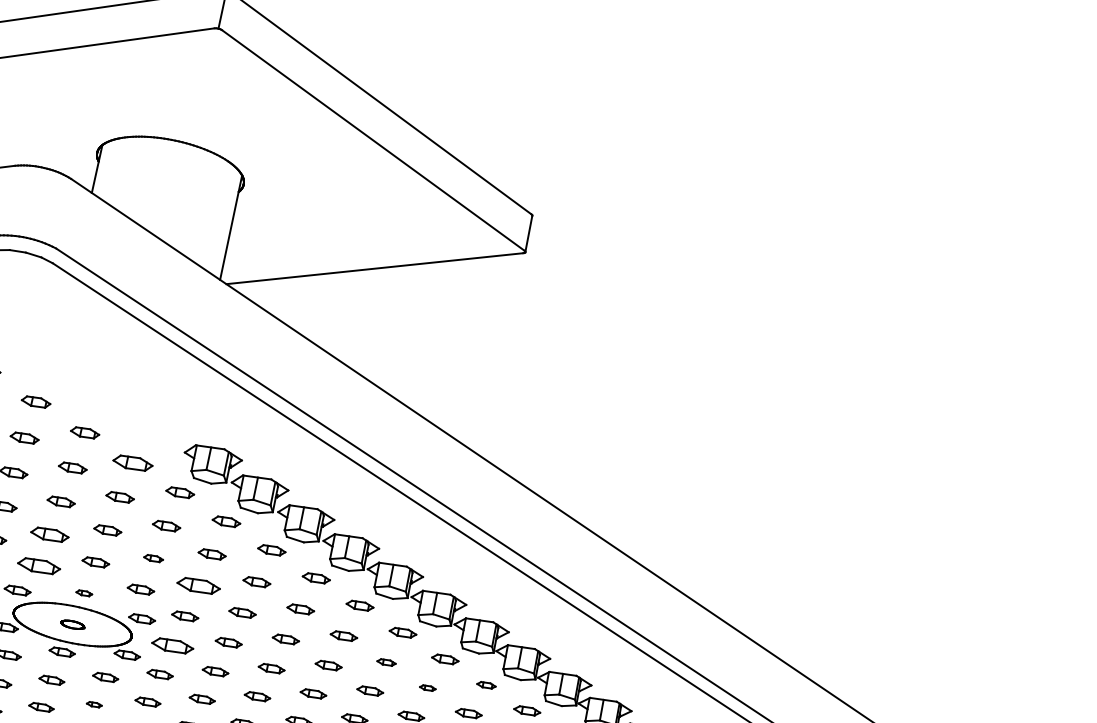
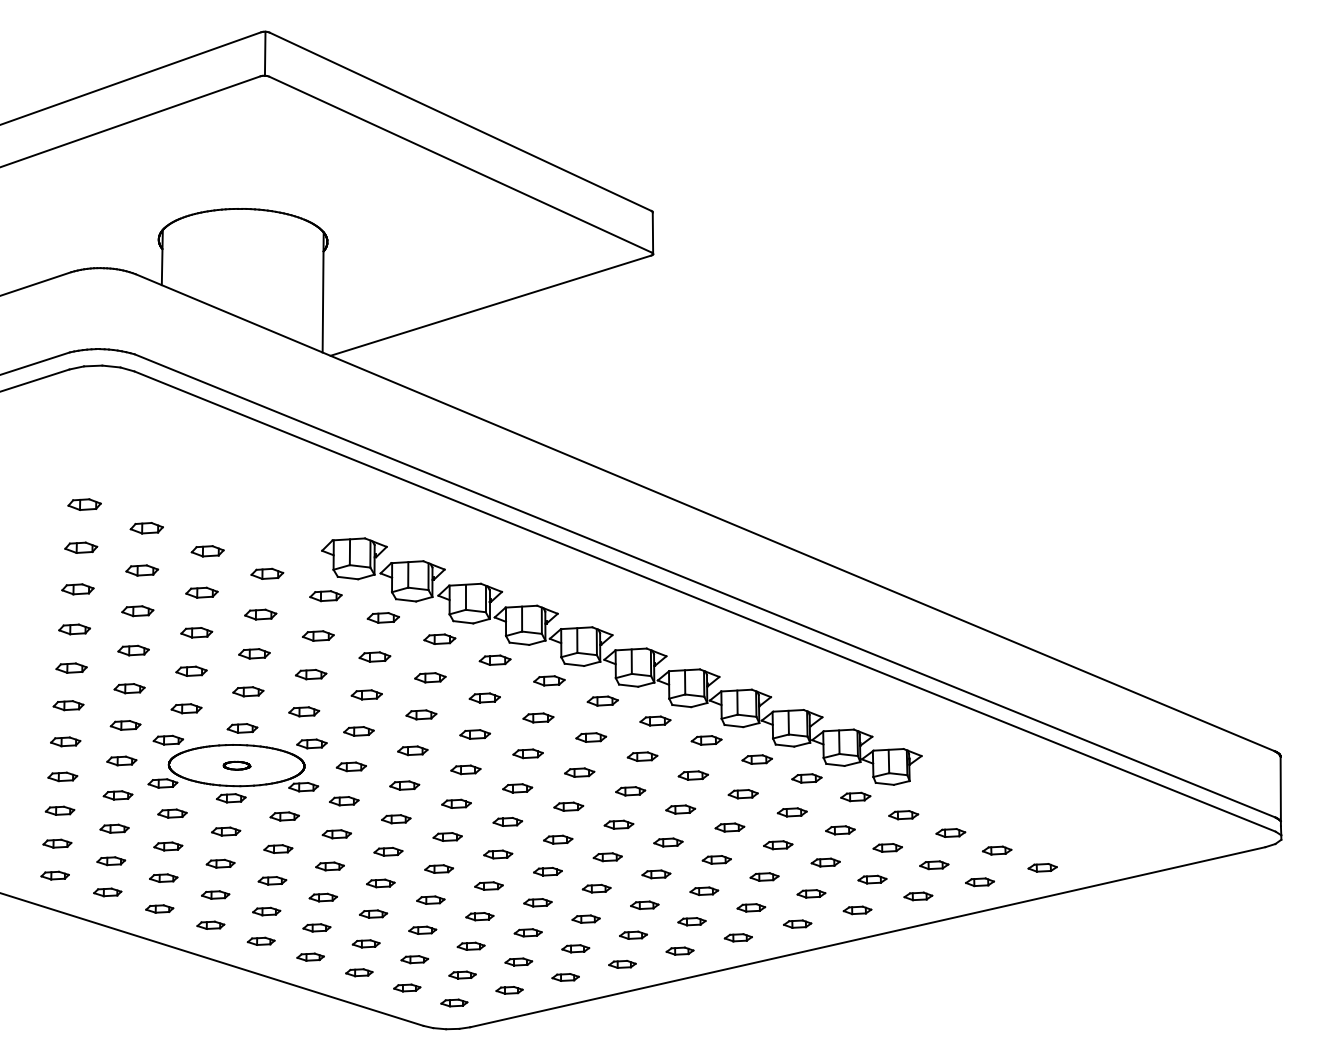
part: (133, 462) -> (267, 573), size x0.71
part: (50, 533) -> (191, 670), size x0.71
part: (153, 558) -> (311, 674), size x1.43
part: (39, 566) -> (186, 708), size x0.62
part: (198, 585) -> (366, 694), size x0.62
part: (84, 593) -> (242, 728), size x1.67
part: (171, 645) -> (350, 766), size x0.62
part: (386, 662) -> (591, 737), size x1.43
part: (486, 685) -> (706, 740), size x1.43
part: (427, 688) -> (642, 756), size x1.67
part: (94, 704) -> (278, 848), size x1.67

